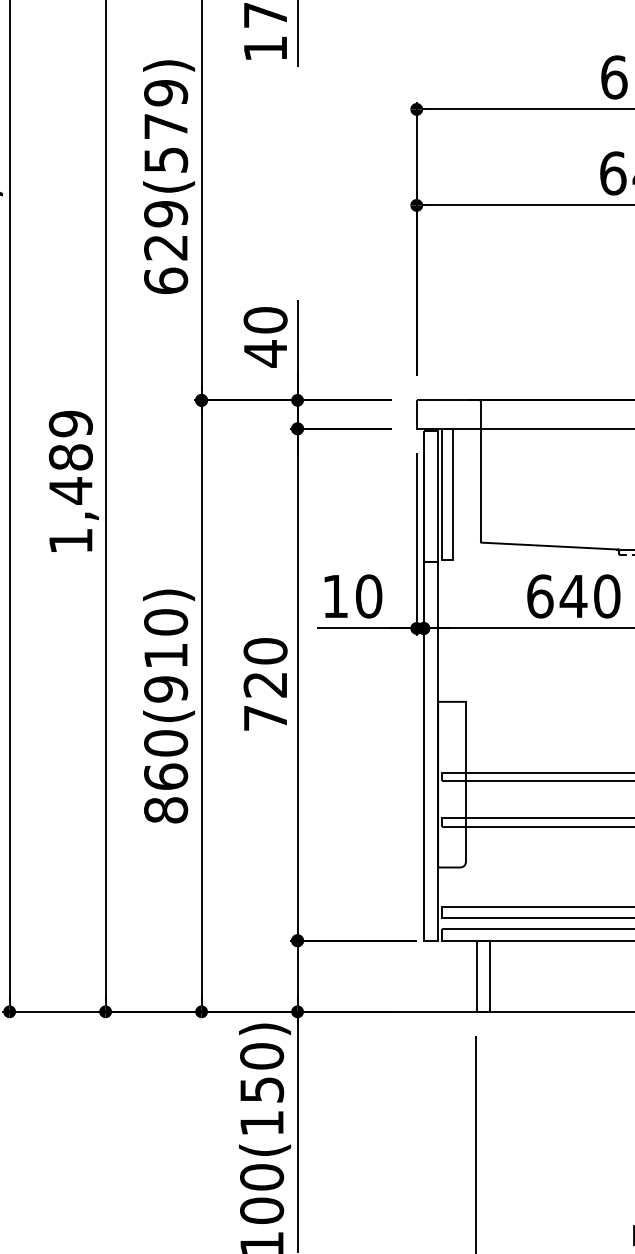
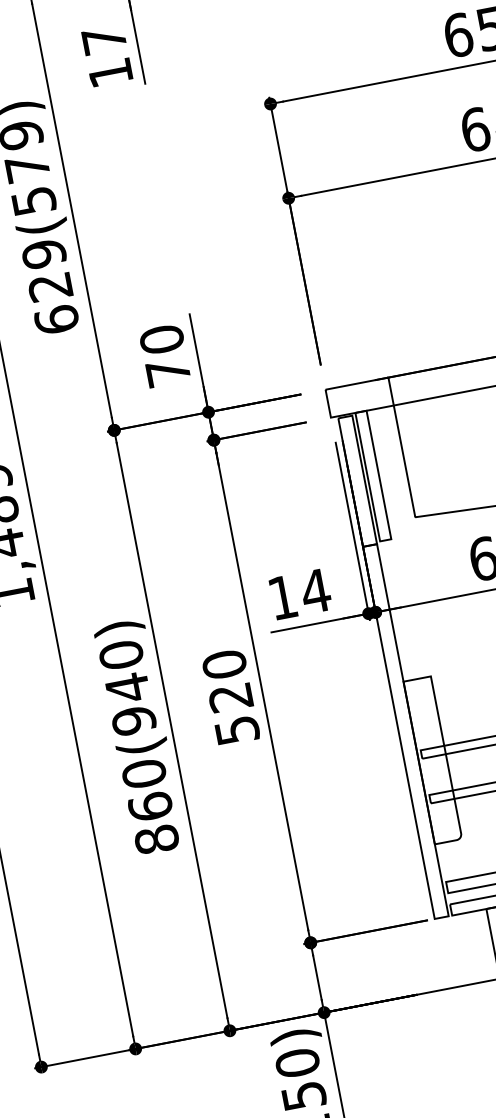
text: (265, 353) -> (168, 372), 40 -> 70
text: (368, 596) -> (315, 591), 10 -> 14
text: (165, 655) -> (127, 687), 860(910) -> 860(940)
text: (265, 718) -> (237, 730), 720 -> 520

